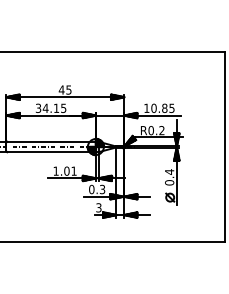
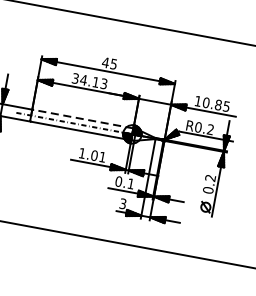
text: (63, 107) -> (104, 82), 34.15 -> 34.13
line: (51, 141) -> (83, 118), solid -> dashed
text: (169, 171) -> (210, 177), 0.4 -> 0.2
text: (102, 189) -> (130, 183), 0.3 -> 0.1

